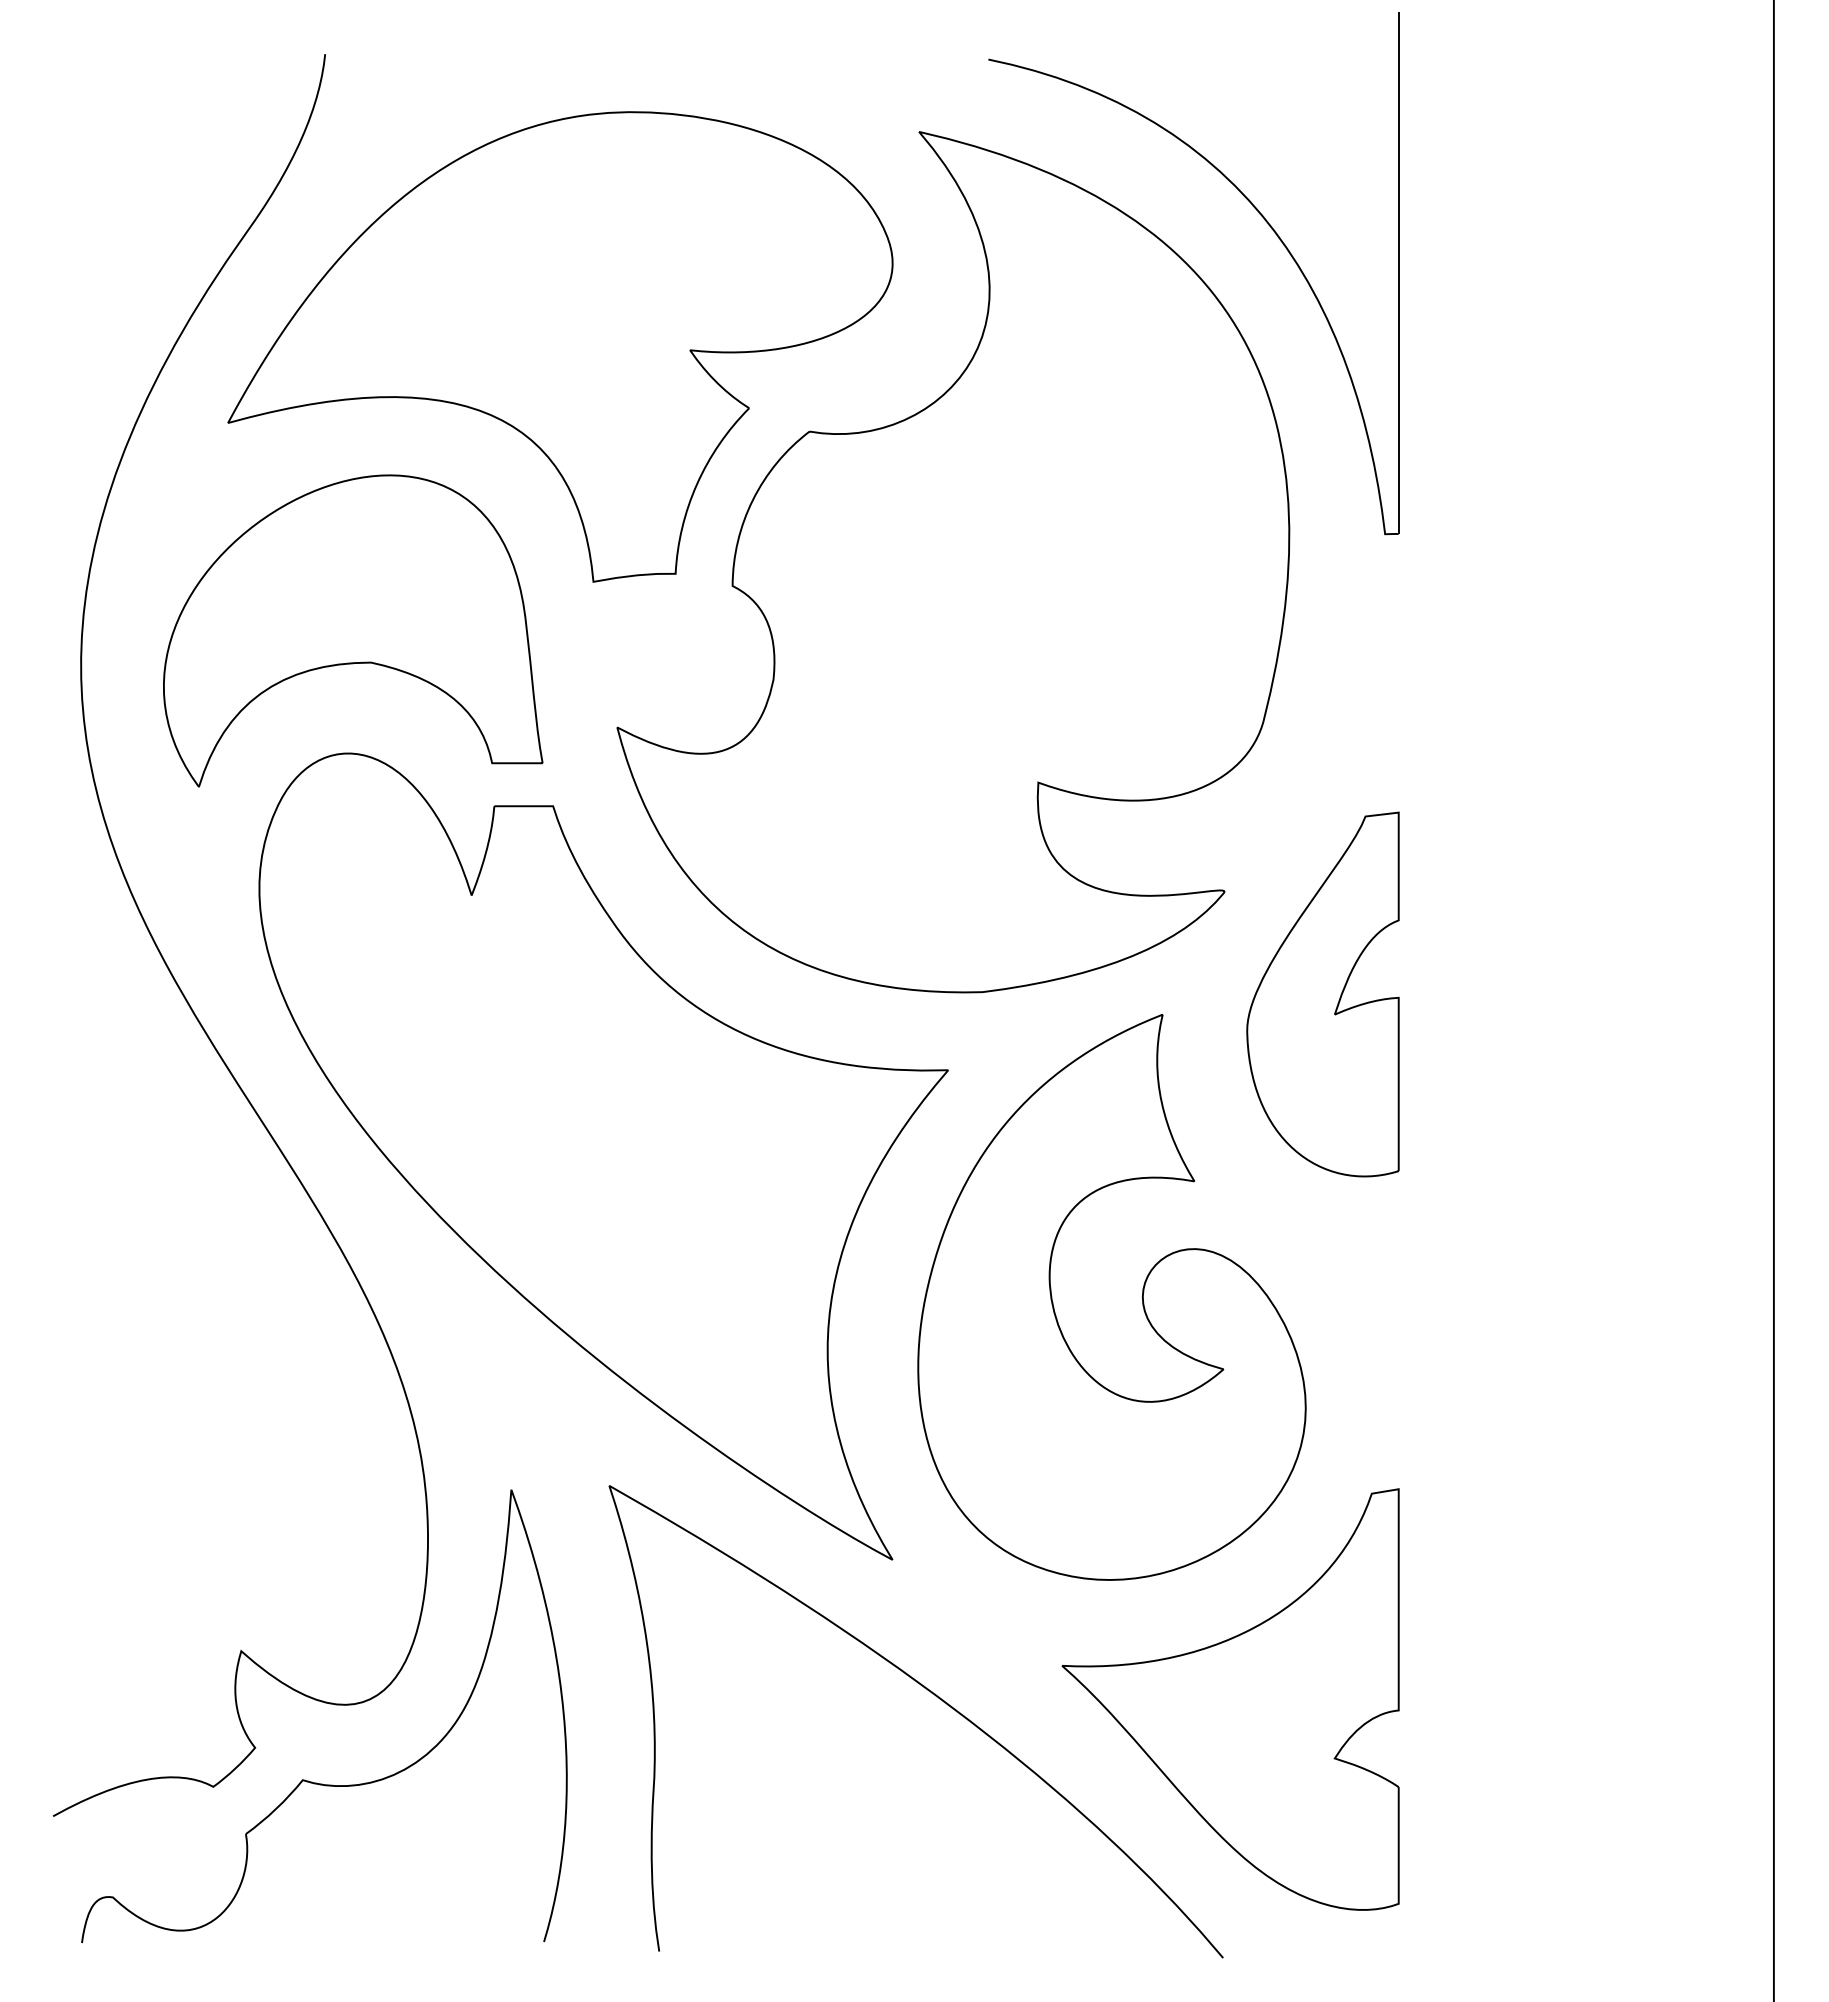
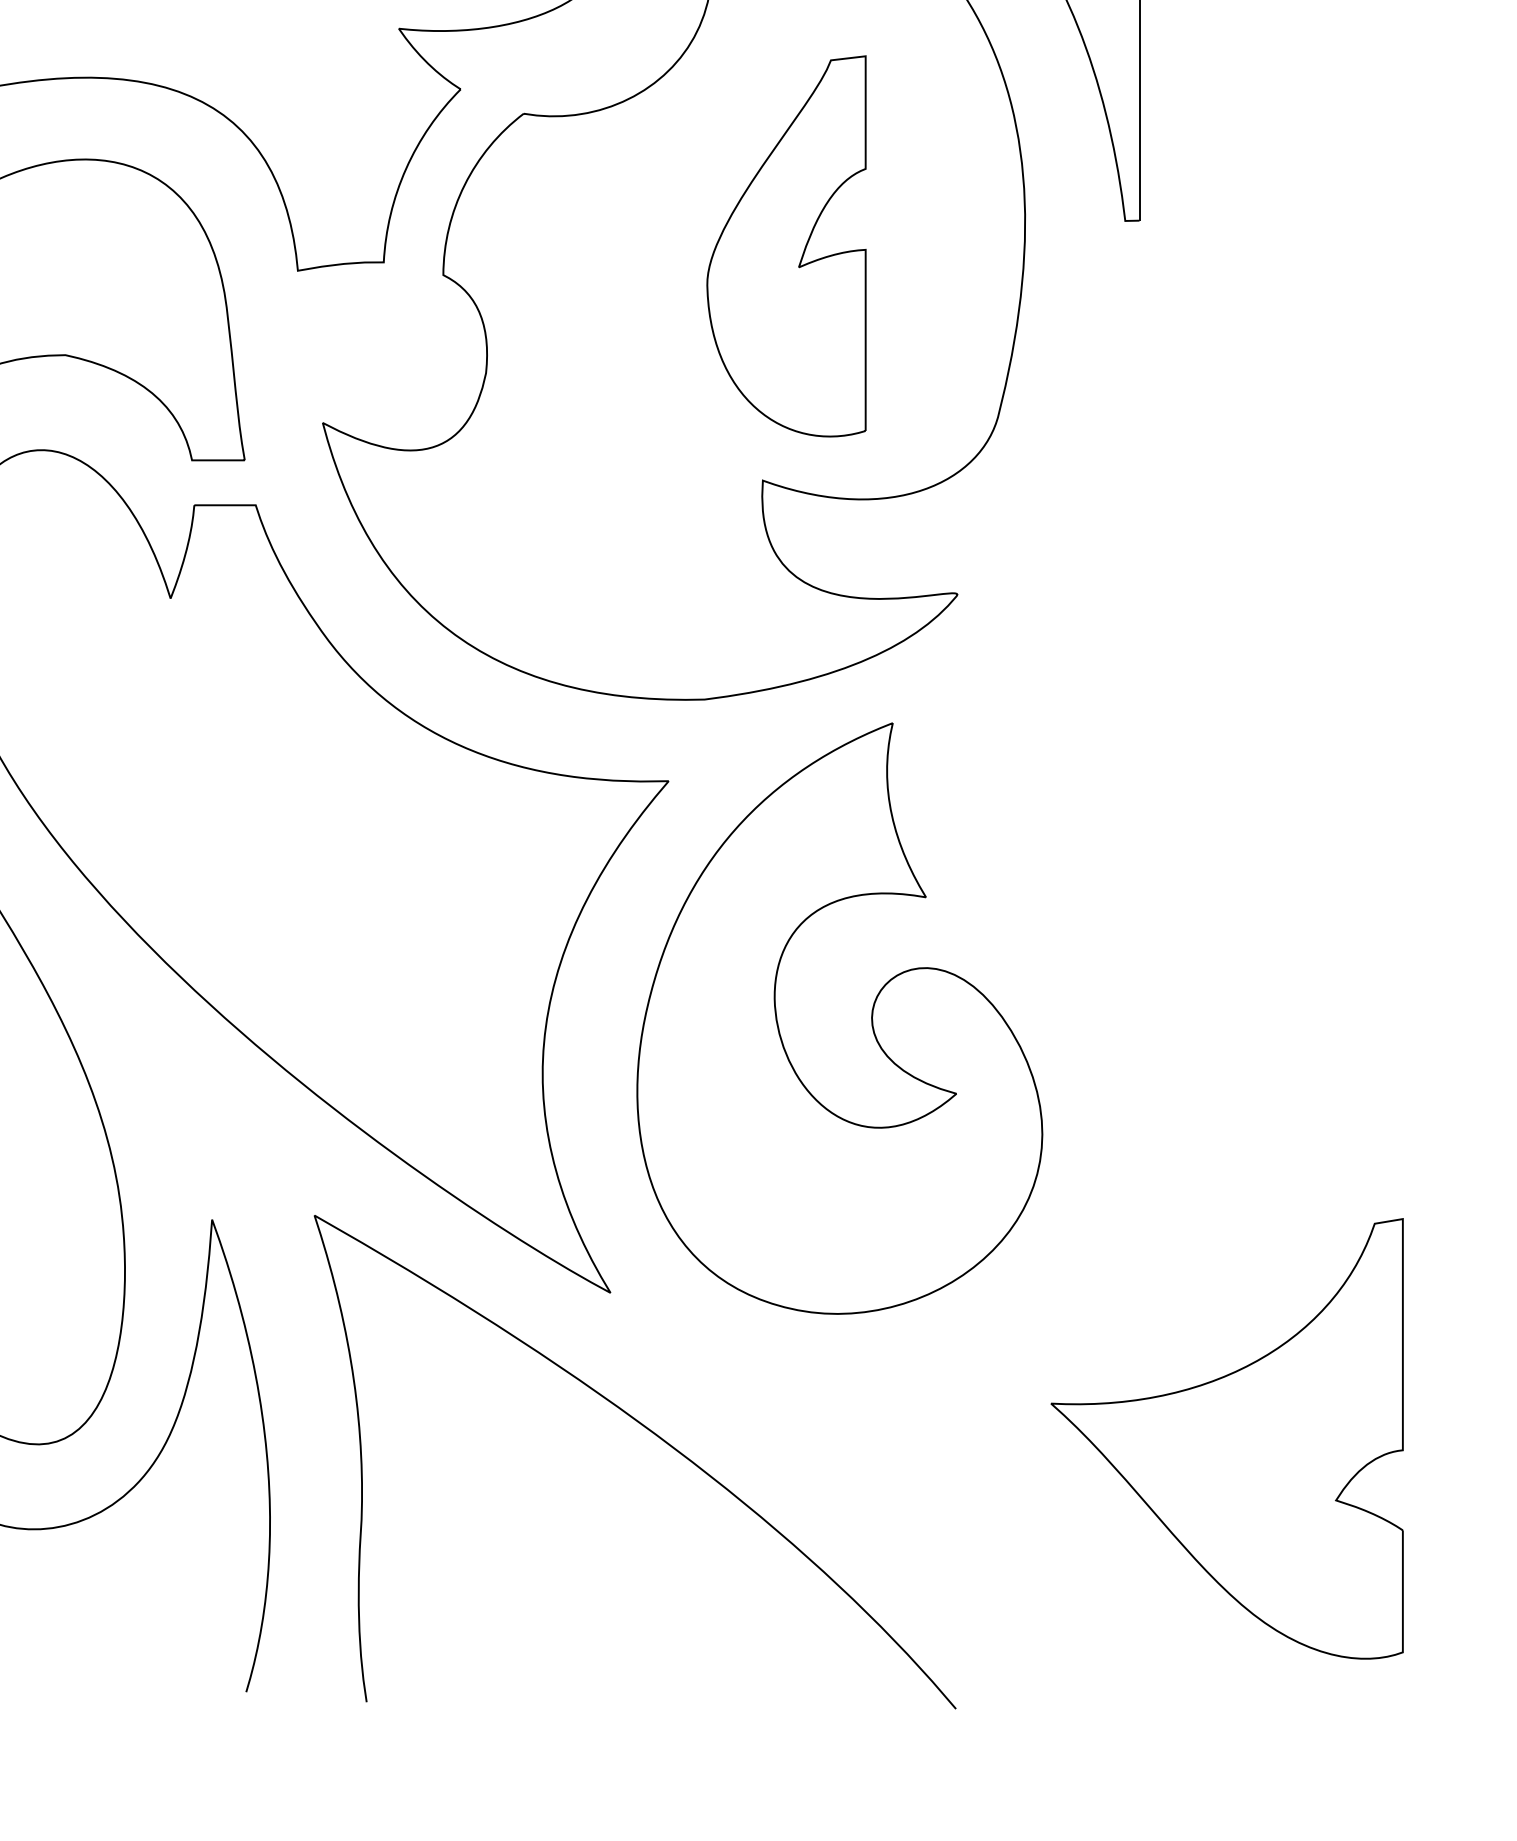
part: (1322, 994) -> (786, 246), moved
part: (1230, 1699) -> (1227, 1438), moved

